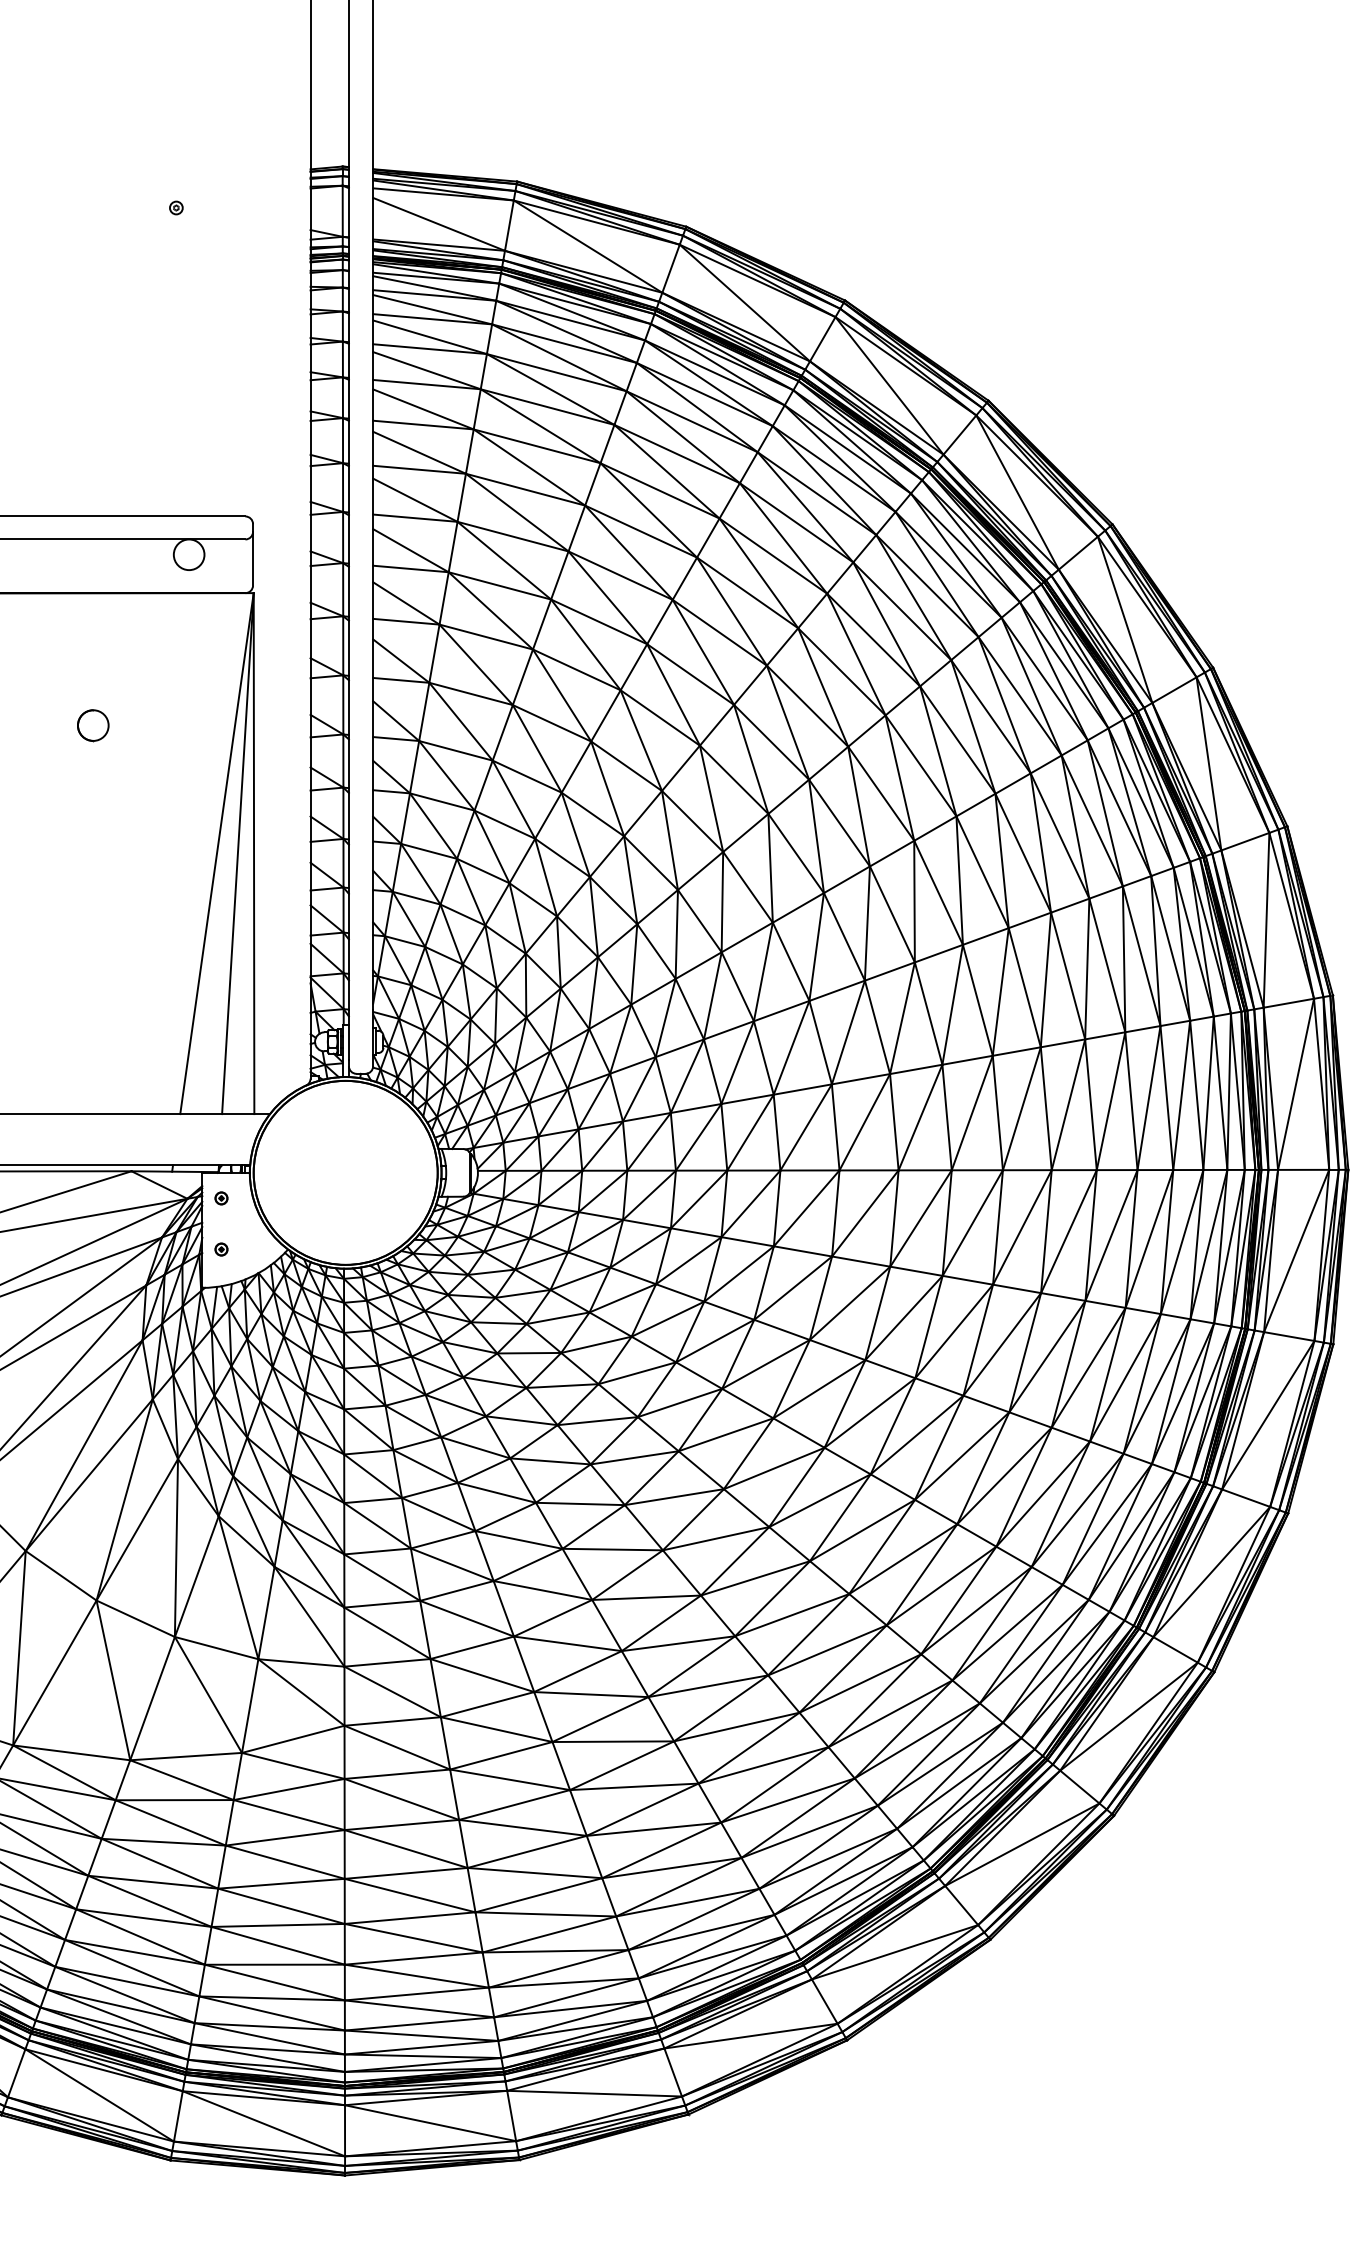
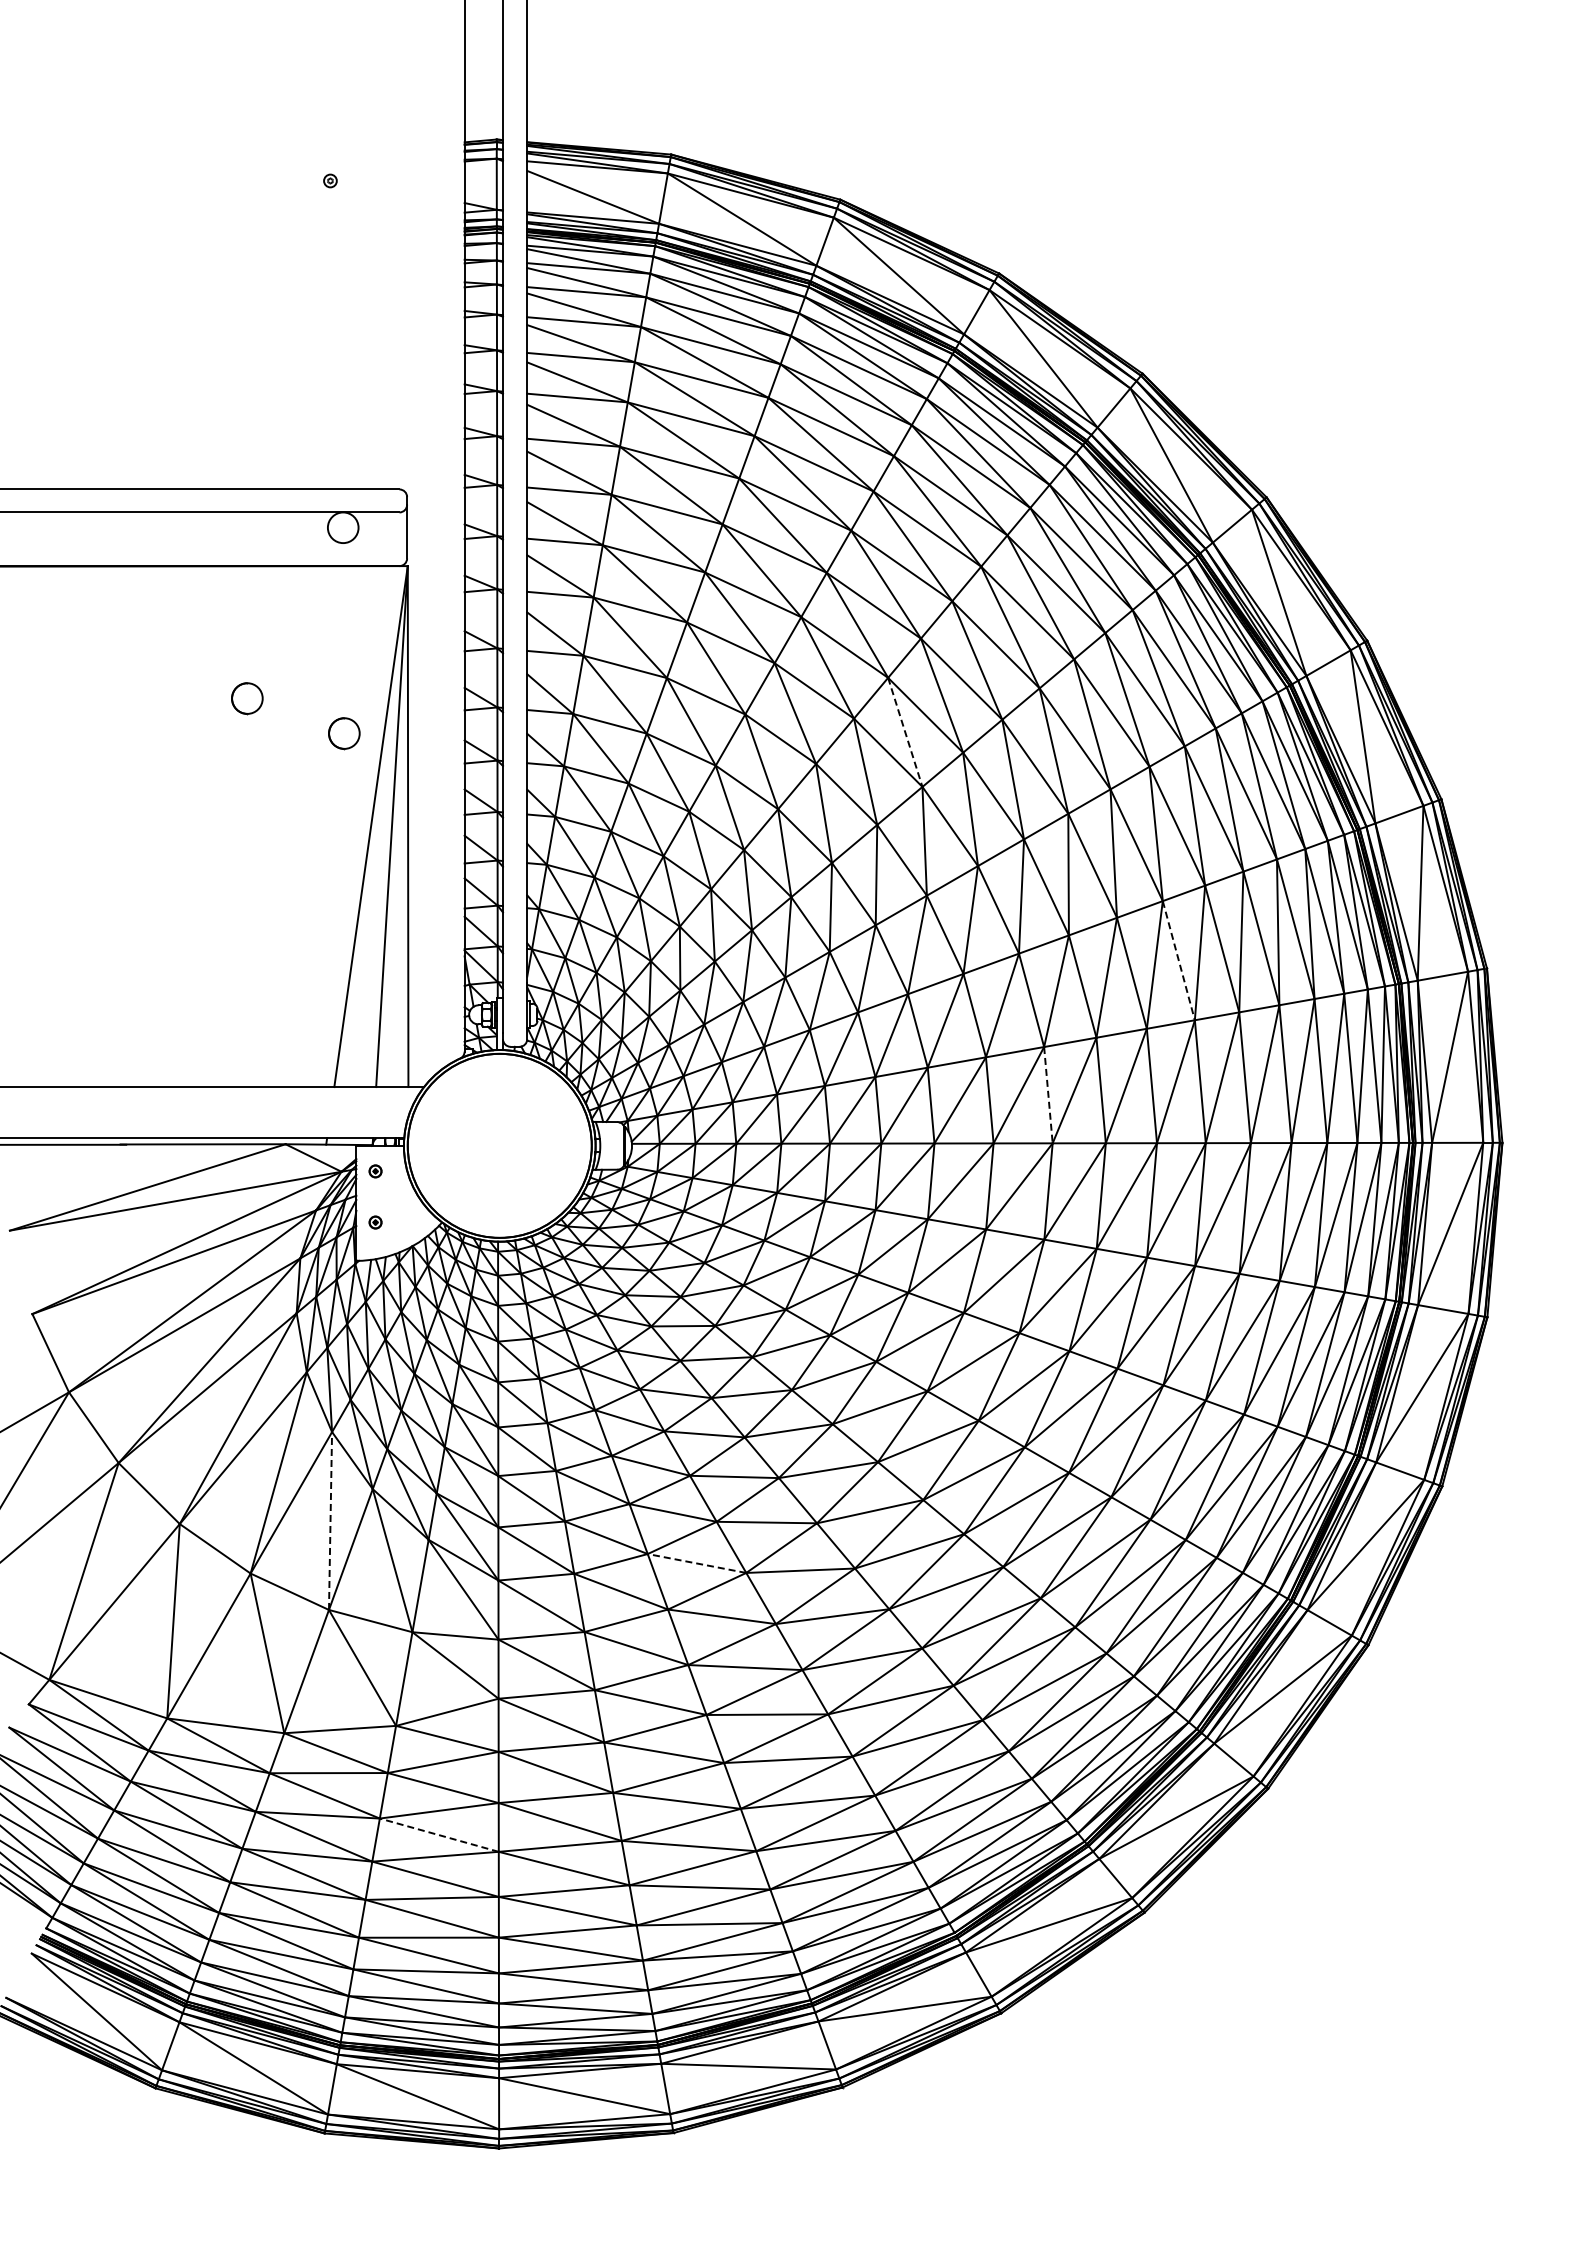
line: (751, 759) -> (905, 732), solid -> dashed
part: (190, 760) -> (344, 733), added
line: (1024, 987) -> (1178, 960), solid -> dashed
line: (894, 1122) -> (1048, 1095), solid -> dashed
line: (176, 1548) -> (330, 1521), solid -> dashed
line: (542, 1590) -> (696, 1563), solid -> dashed
line: (285, 1862) -> (439, 1835), solid -> dashed

